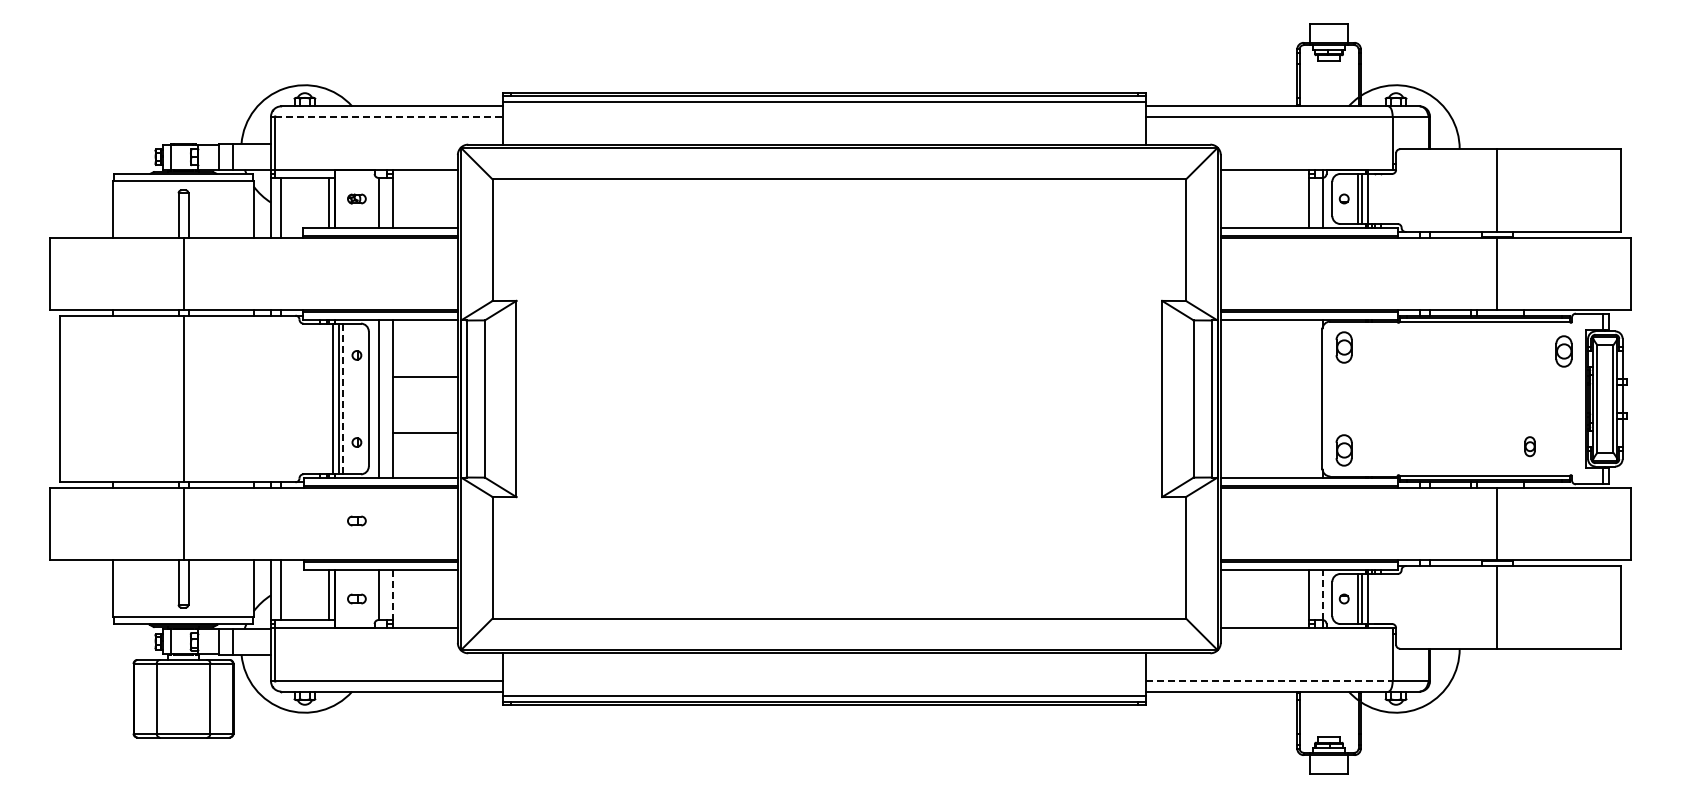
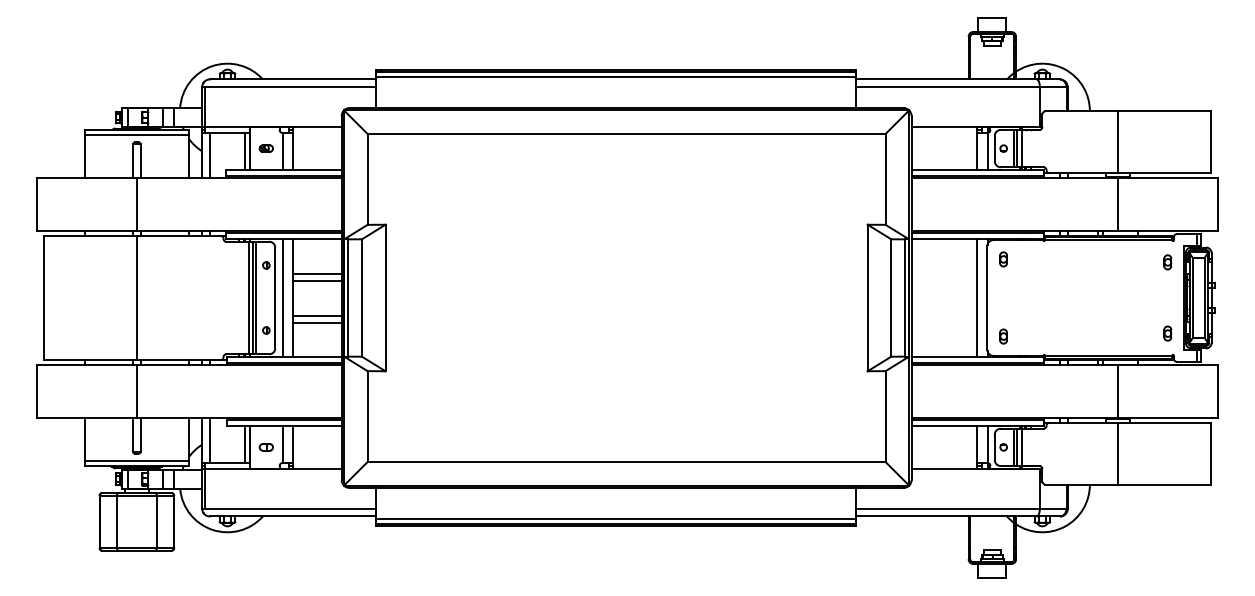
line: (389, 116) -> (290, 87), dashed -> solid
part: (1343, 346) -> (1003, 258), size x0.62
part: (1563, 350) -> (1167, 261), size x0.62
line: (424, 366) -> (316, 273), added
line: (1308, 398) -> (977, 297), added
line: (343, 399) -> (256, 298), dashed -> solid
line: (424, 423) -> (316, 316), added
part: (1529, 446) -> (1167, 333), moved
part: (1343, 450) -> (1003, 336), size x0.62
part: (356, 520) -> (266, 388), removed
line: (1322, 594) -> (987, 443), dashed -> solid
line: (392, 595) -> (292, 444), dashed -> solid
line: (1269, 681) -> (947, 508), dashed -> solid

